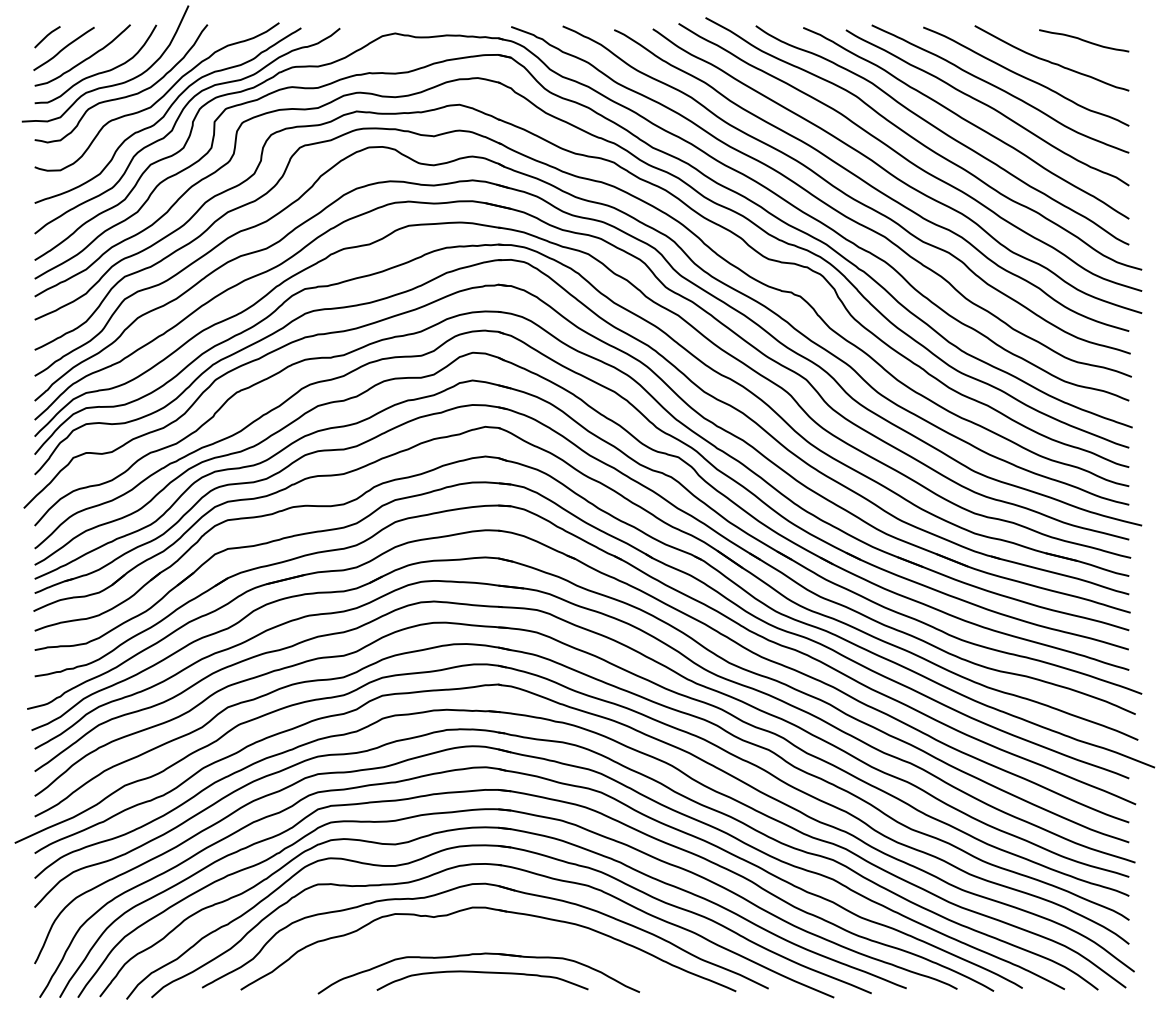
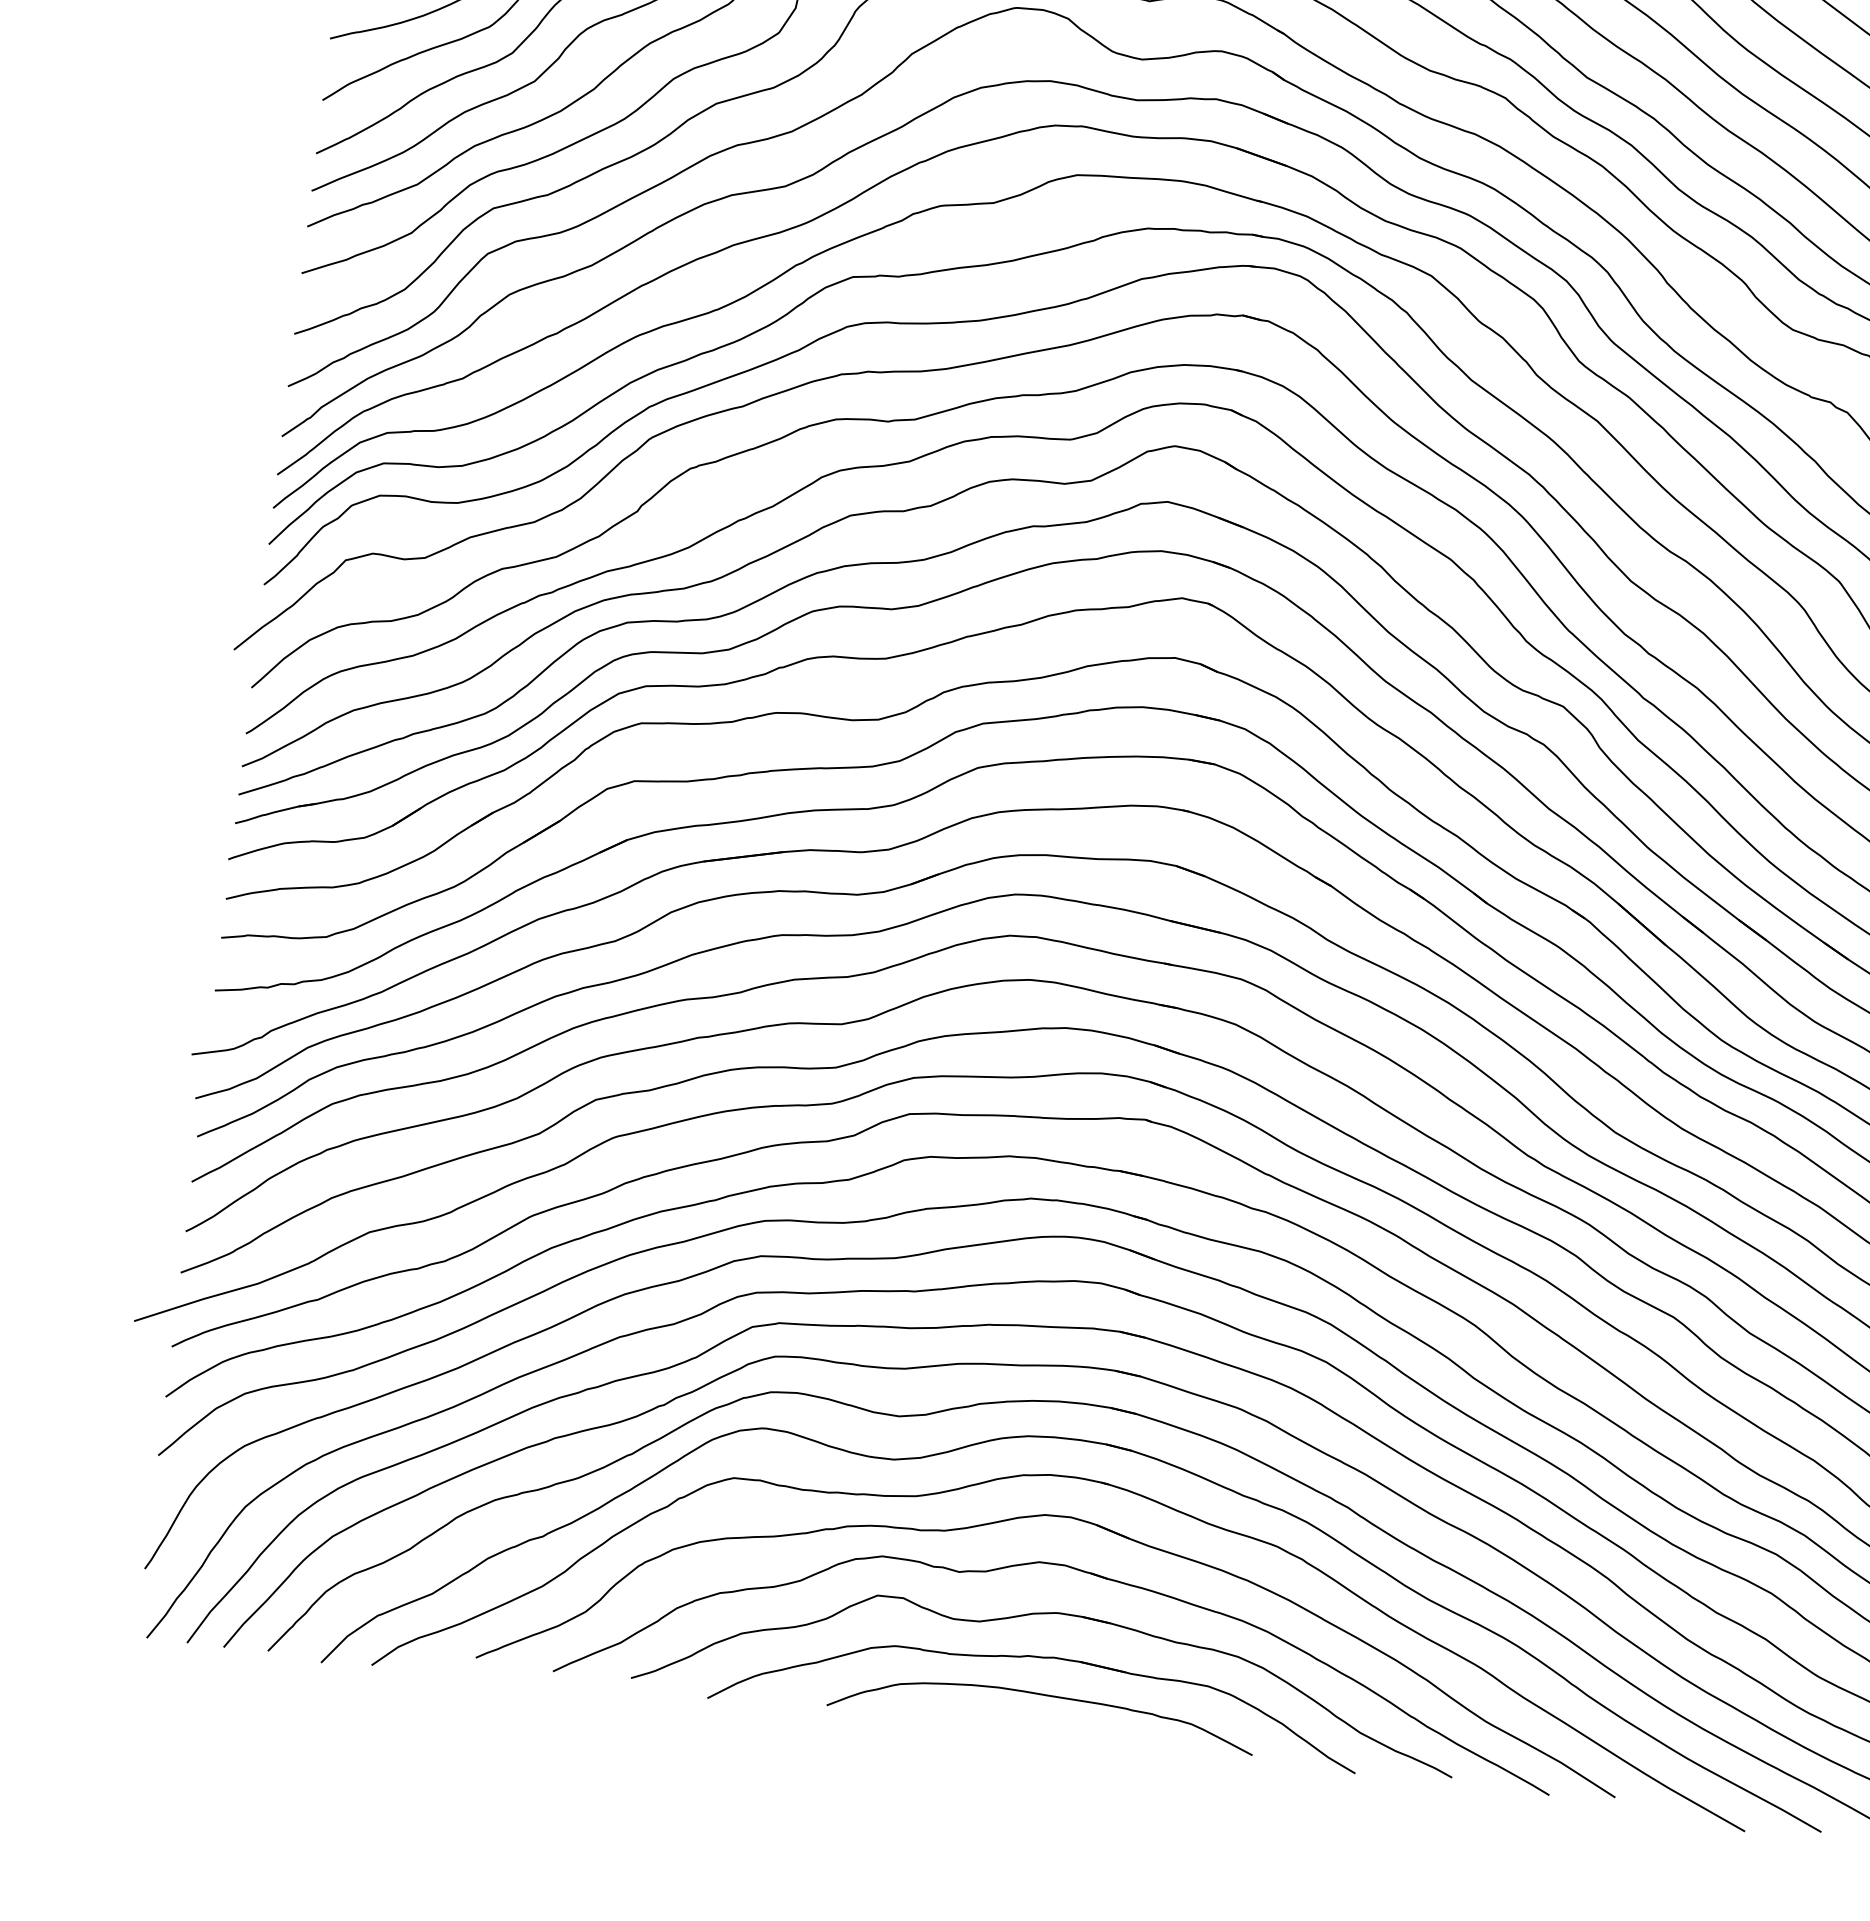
part: (478, 933) -> (1044, 1615), added

